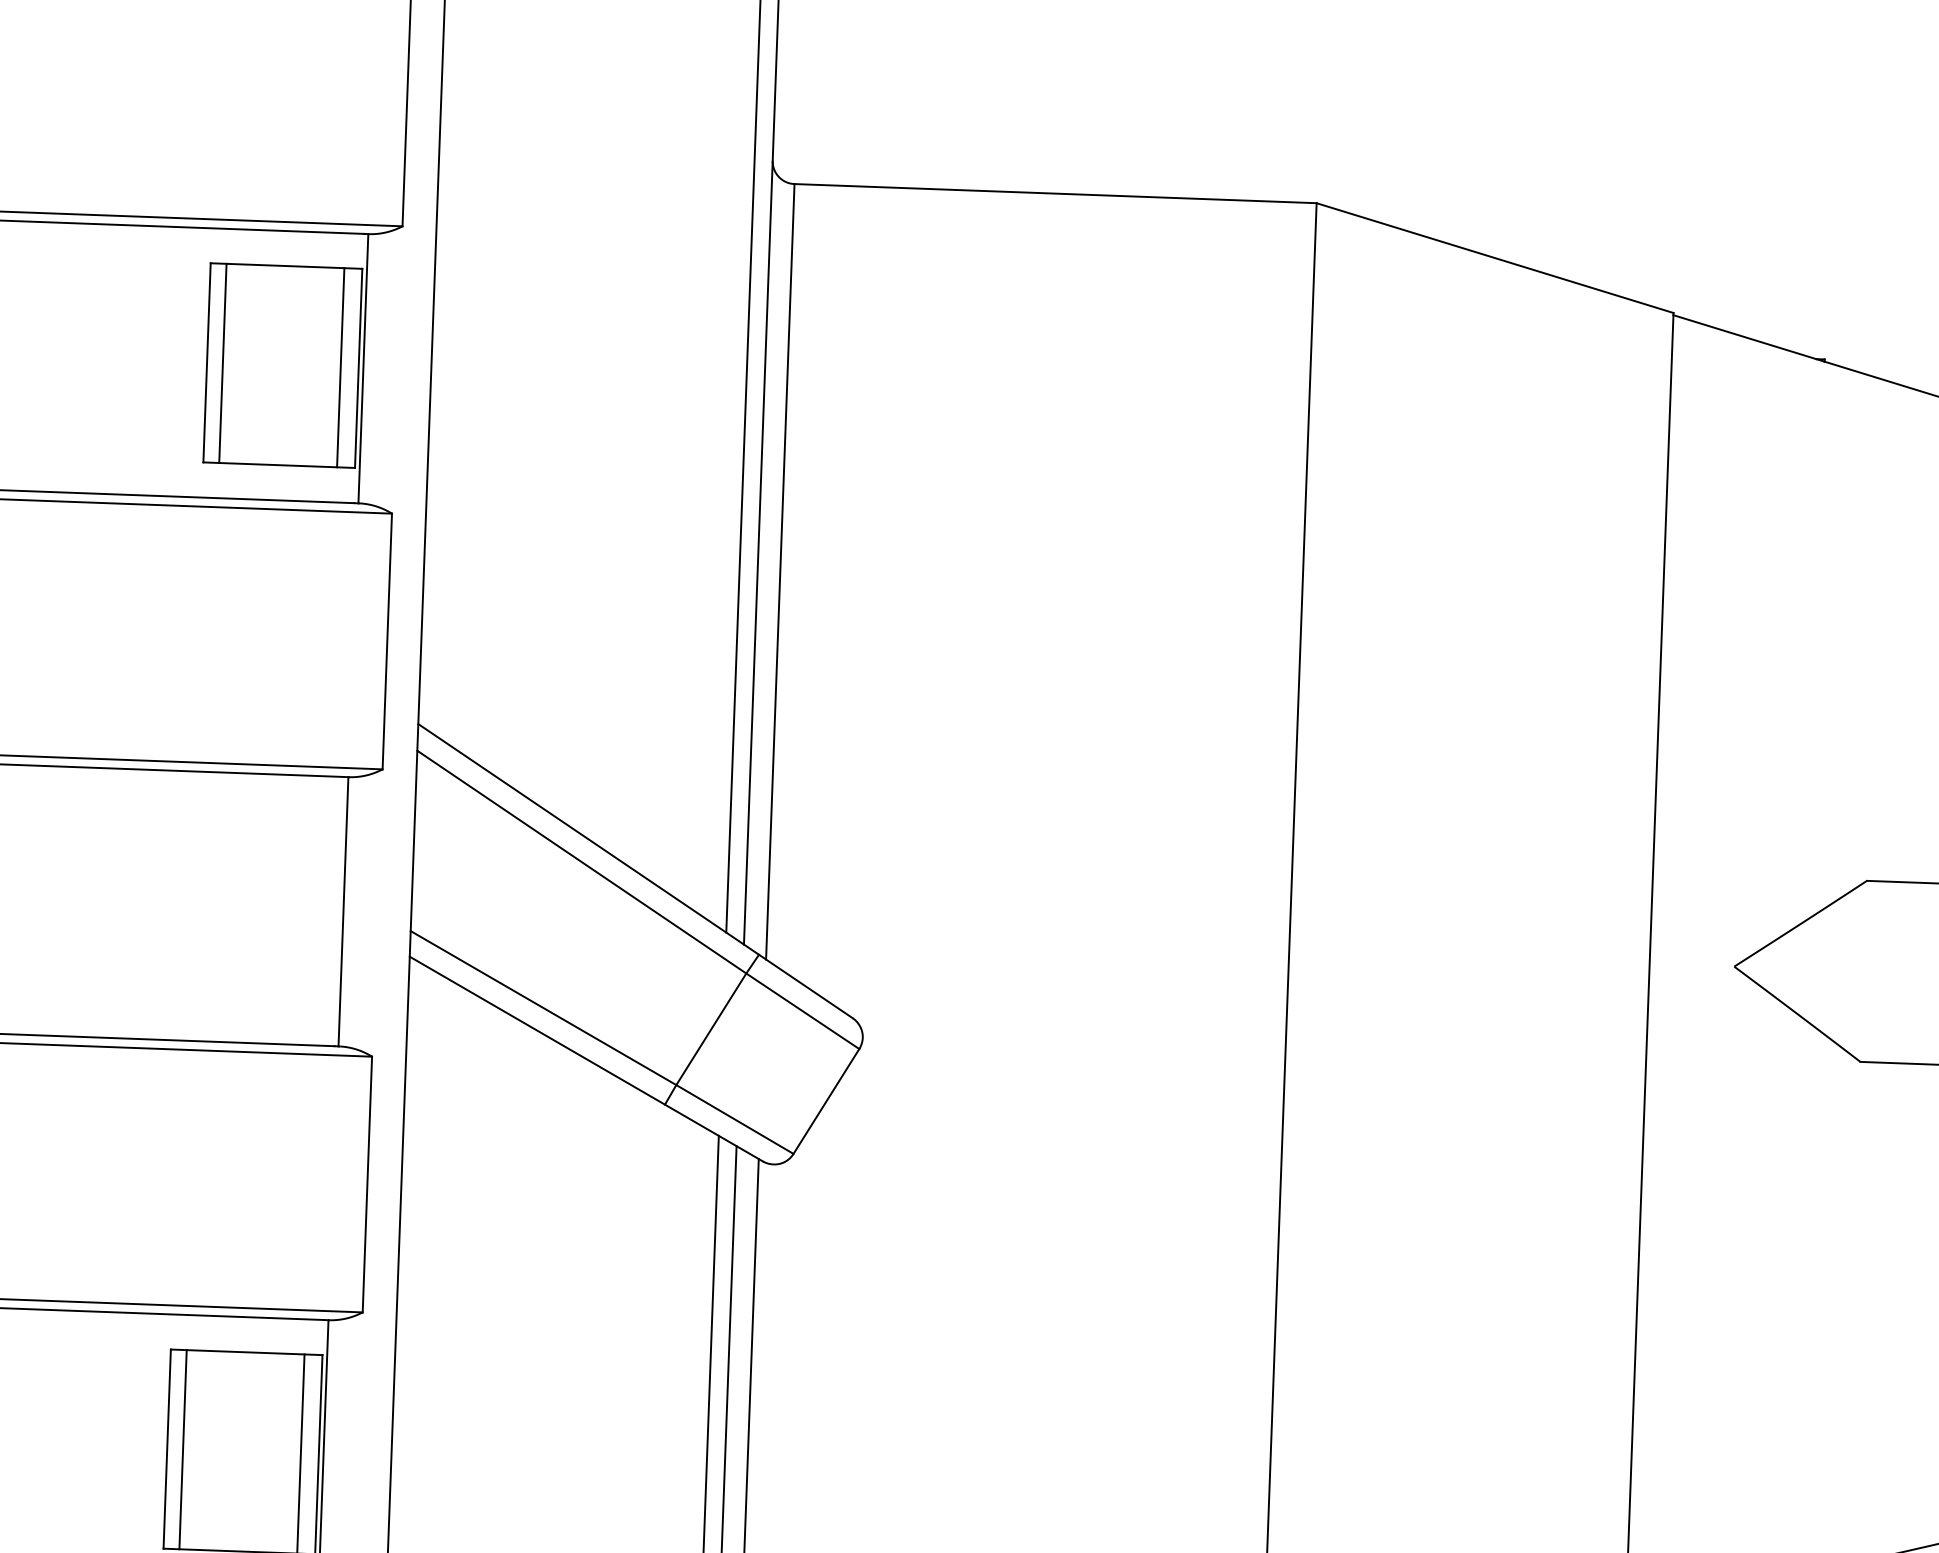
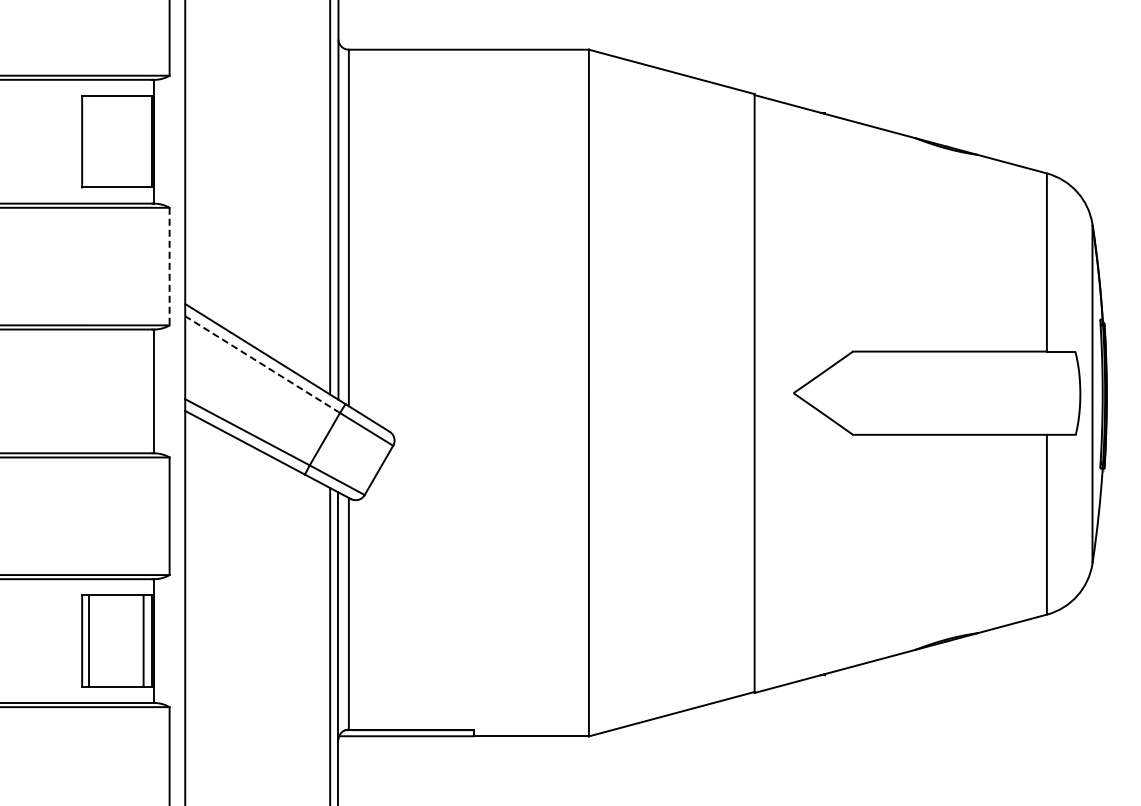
line: (223, 363) -> (89, 141), removed
line: (340, 367) -> (143, 141), removed
line: (387, 641) -> (169, 266), solid -> dashed
line: (581, 861) -> (262, 364), solid -> dashed

